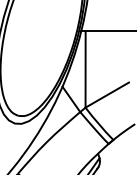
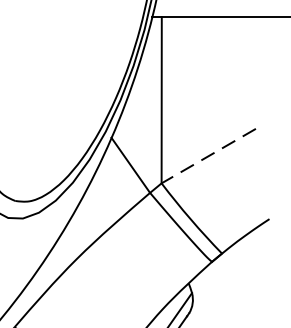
line: (106, 95) -> (207, 156), solid -> dashed

